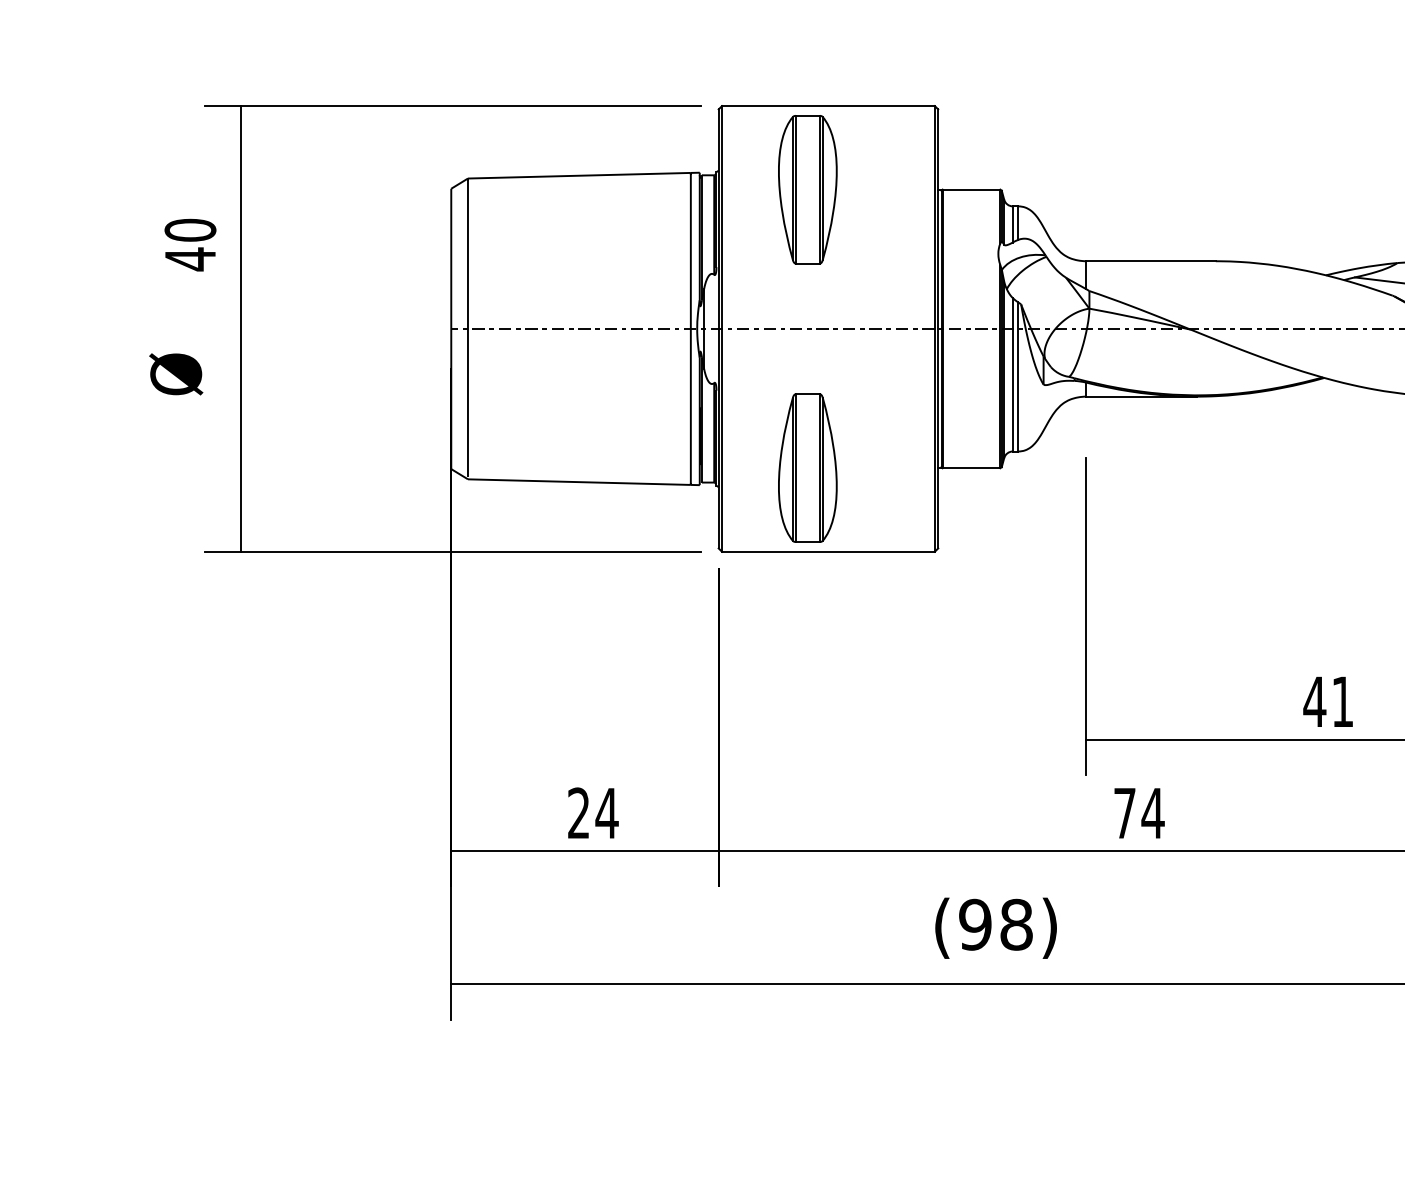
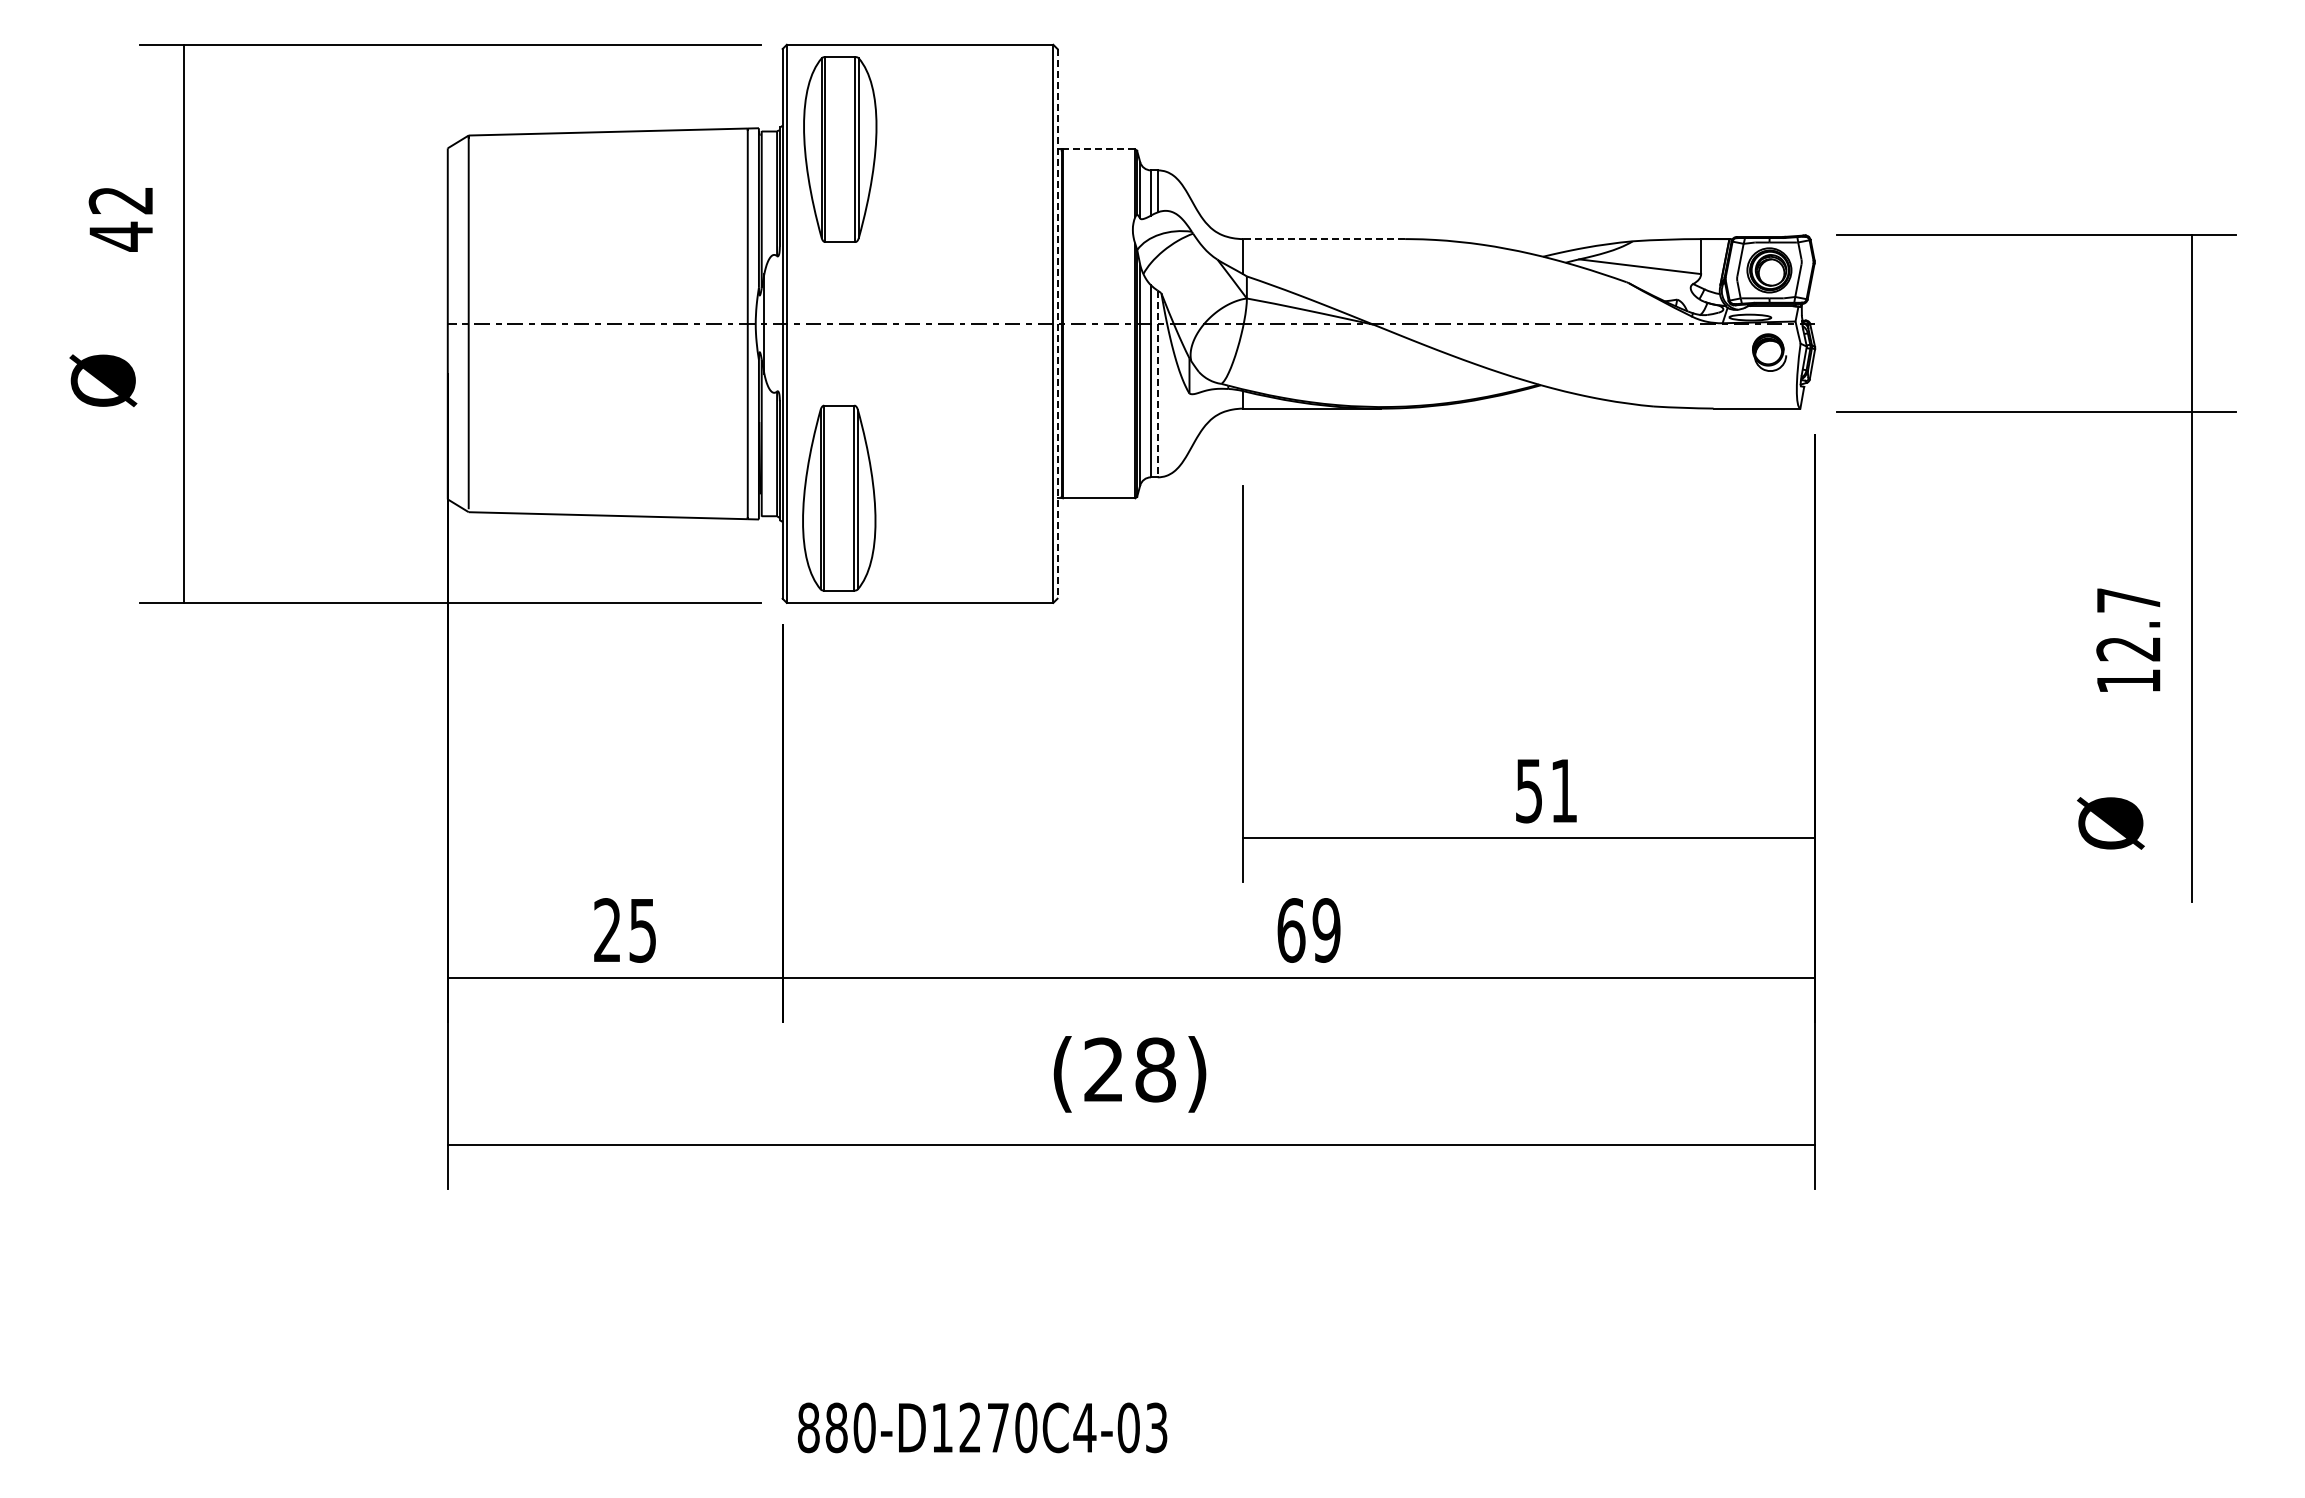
part: (808, 189) -> (840, 149), moved
line: (970, 189) -> (1098, 149), solid -> dashed
text: (189, 230) -> (120, 200), 40 -> 42
line: (1150, 261) -> (1323, 239), solid -> dashed
line: (938, 328) -> (1057, 323), solid -> dashed
line: (1018, 377) -> (1157, 384), solid -> dashed
part: (808, 467) -> (839, 497), moved
text: (1314, 702) -> (1528, 791), 41 -> 51
text: (606, 813) -> (642, 930), 24 -> 25
text: (1139, 813) -> (1309, 930), 74 -> 69
text: (974, 924) -> (1103, 1069), (98) -> (28)

